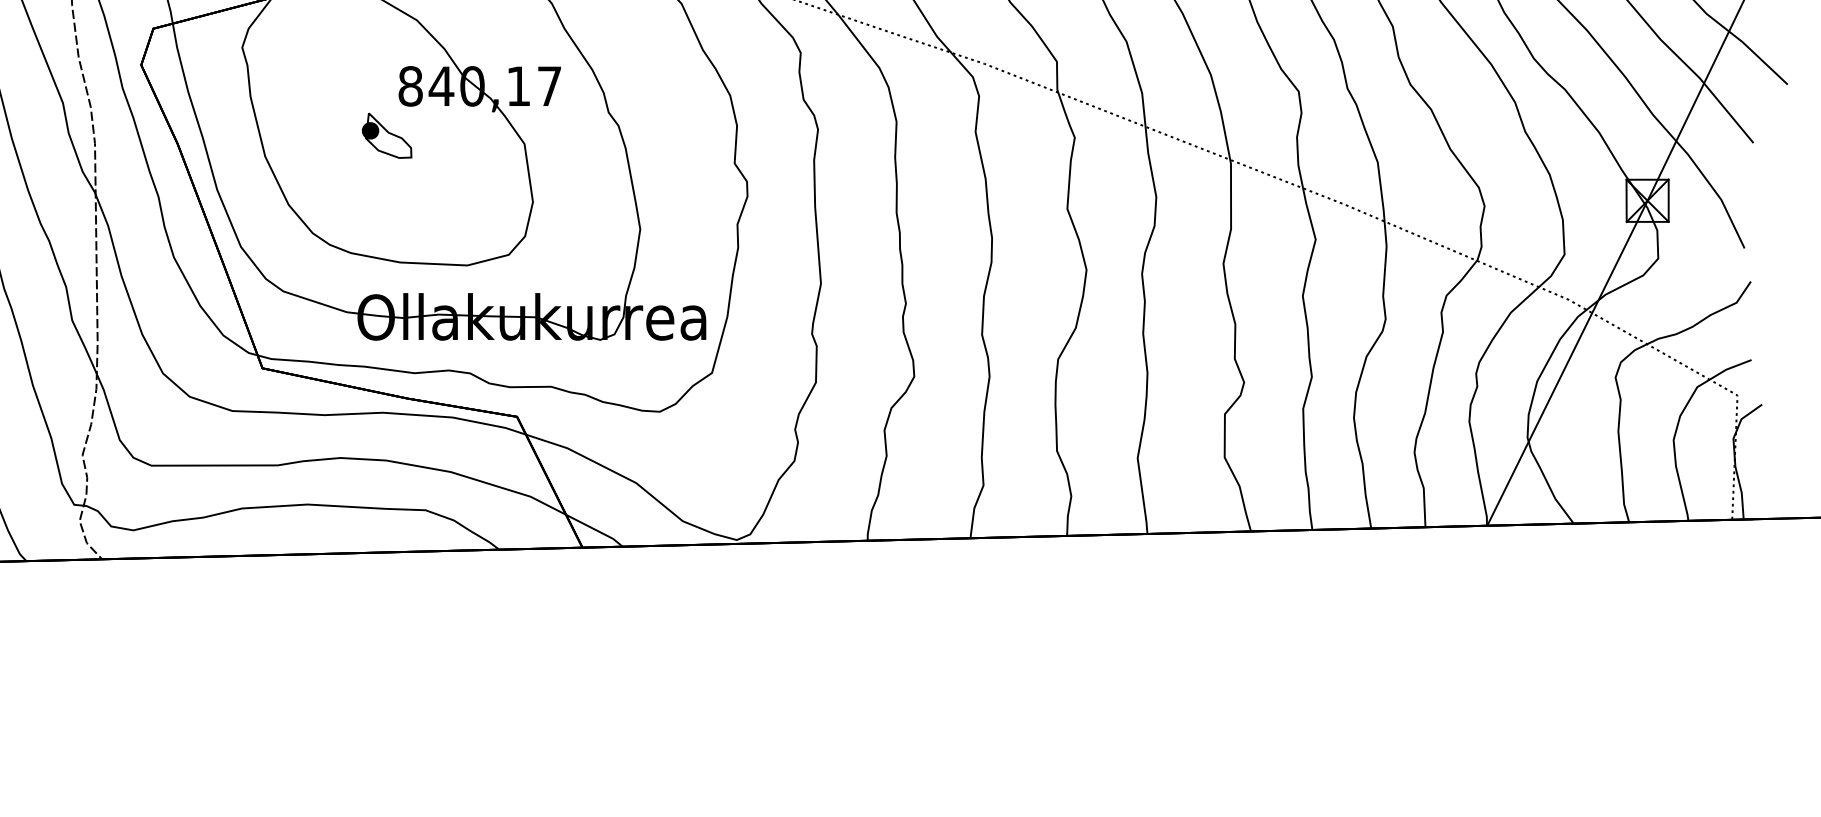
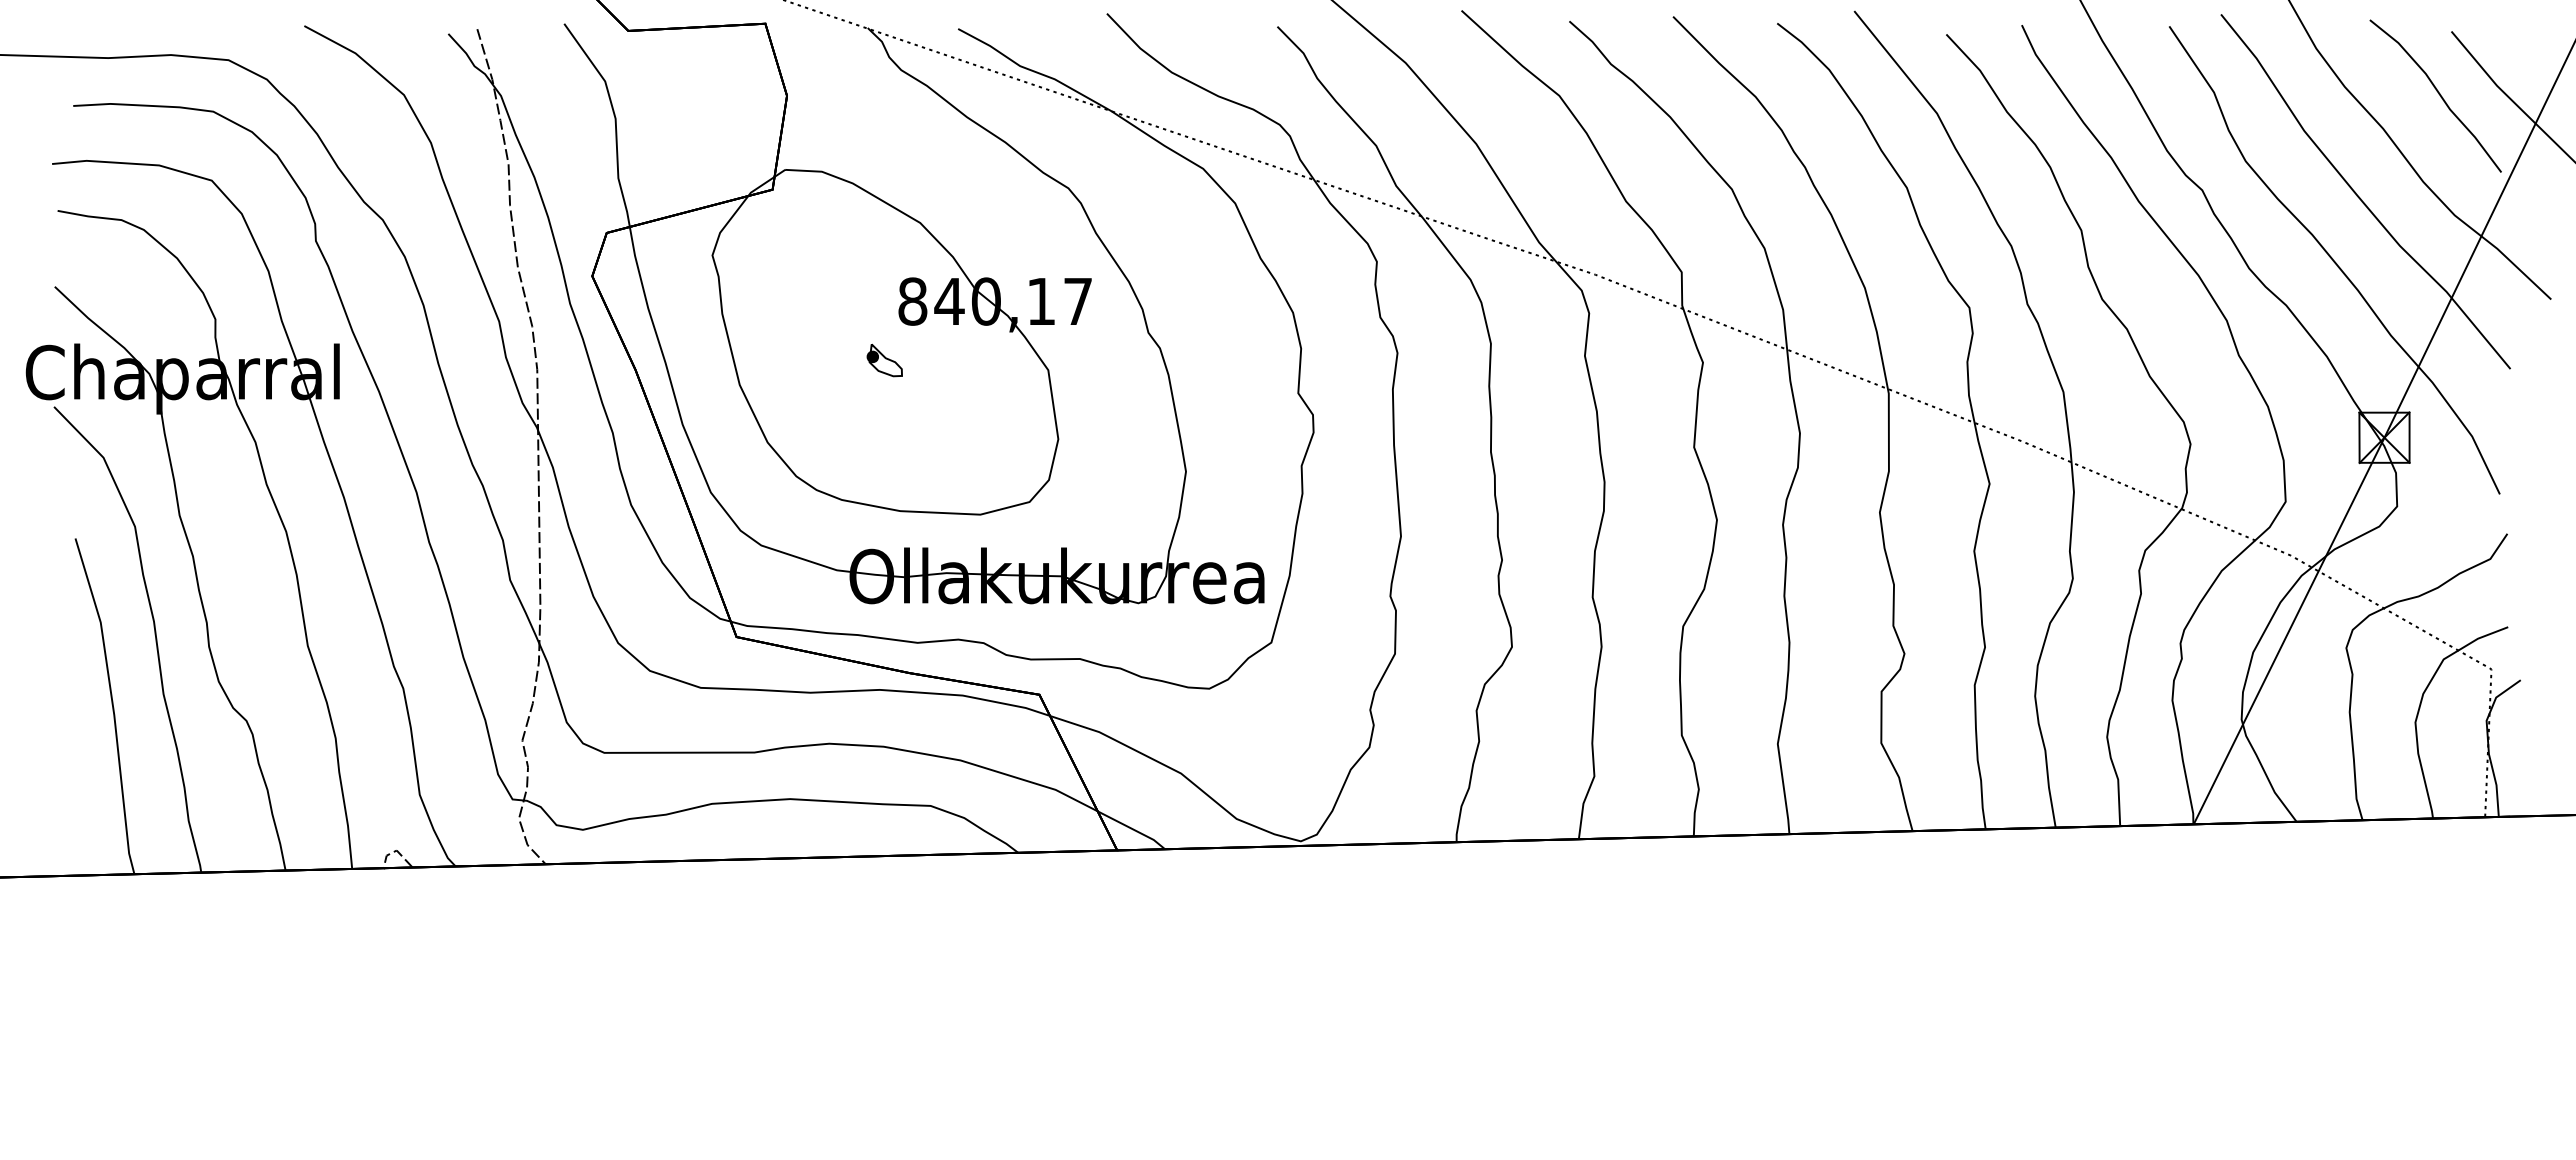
part: (386, 135) -> (884, 360), size x0.6

